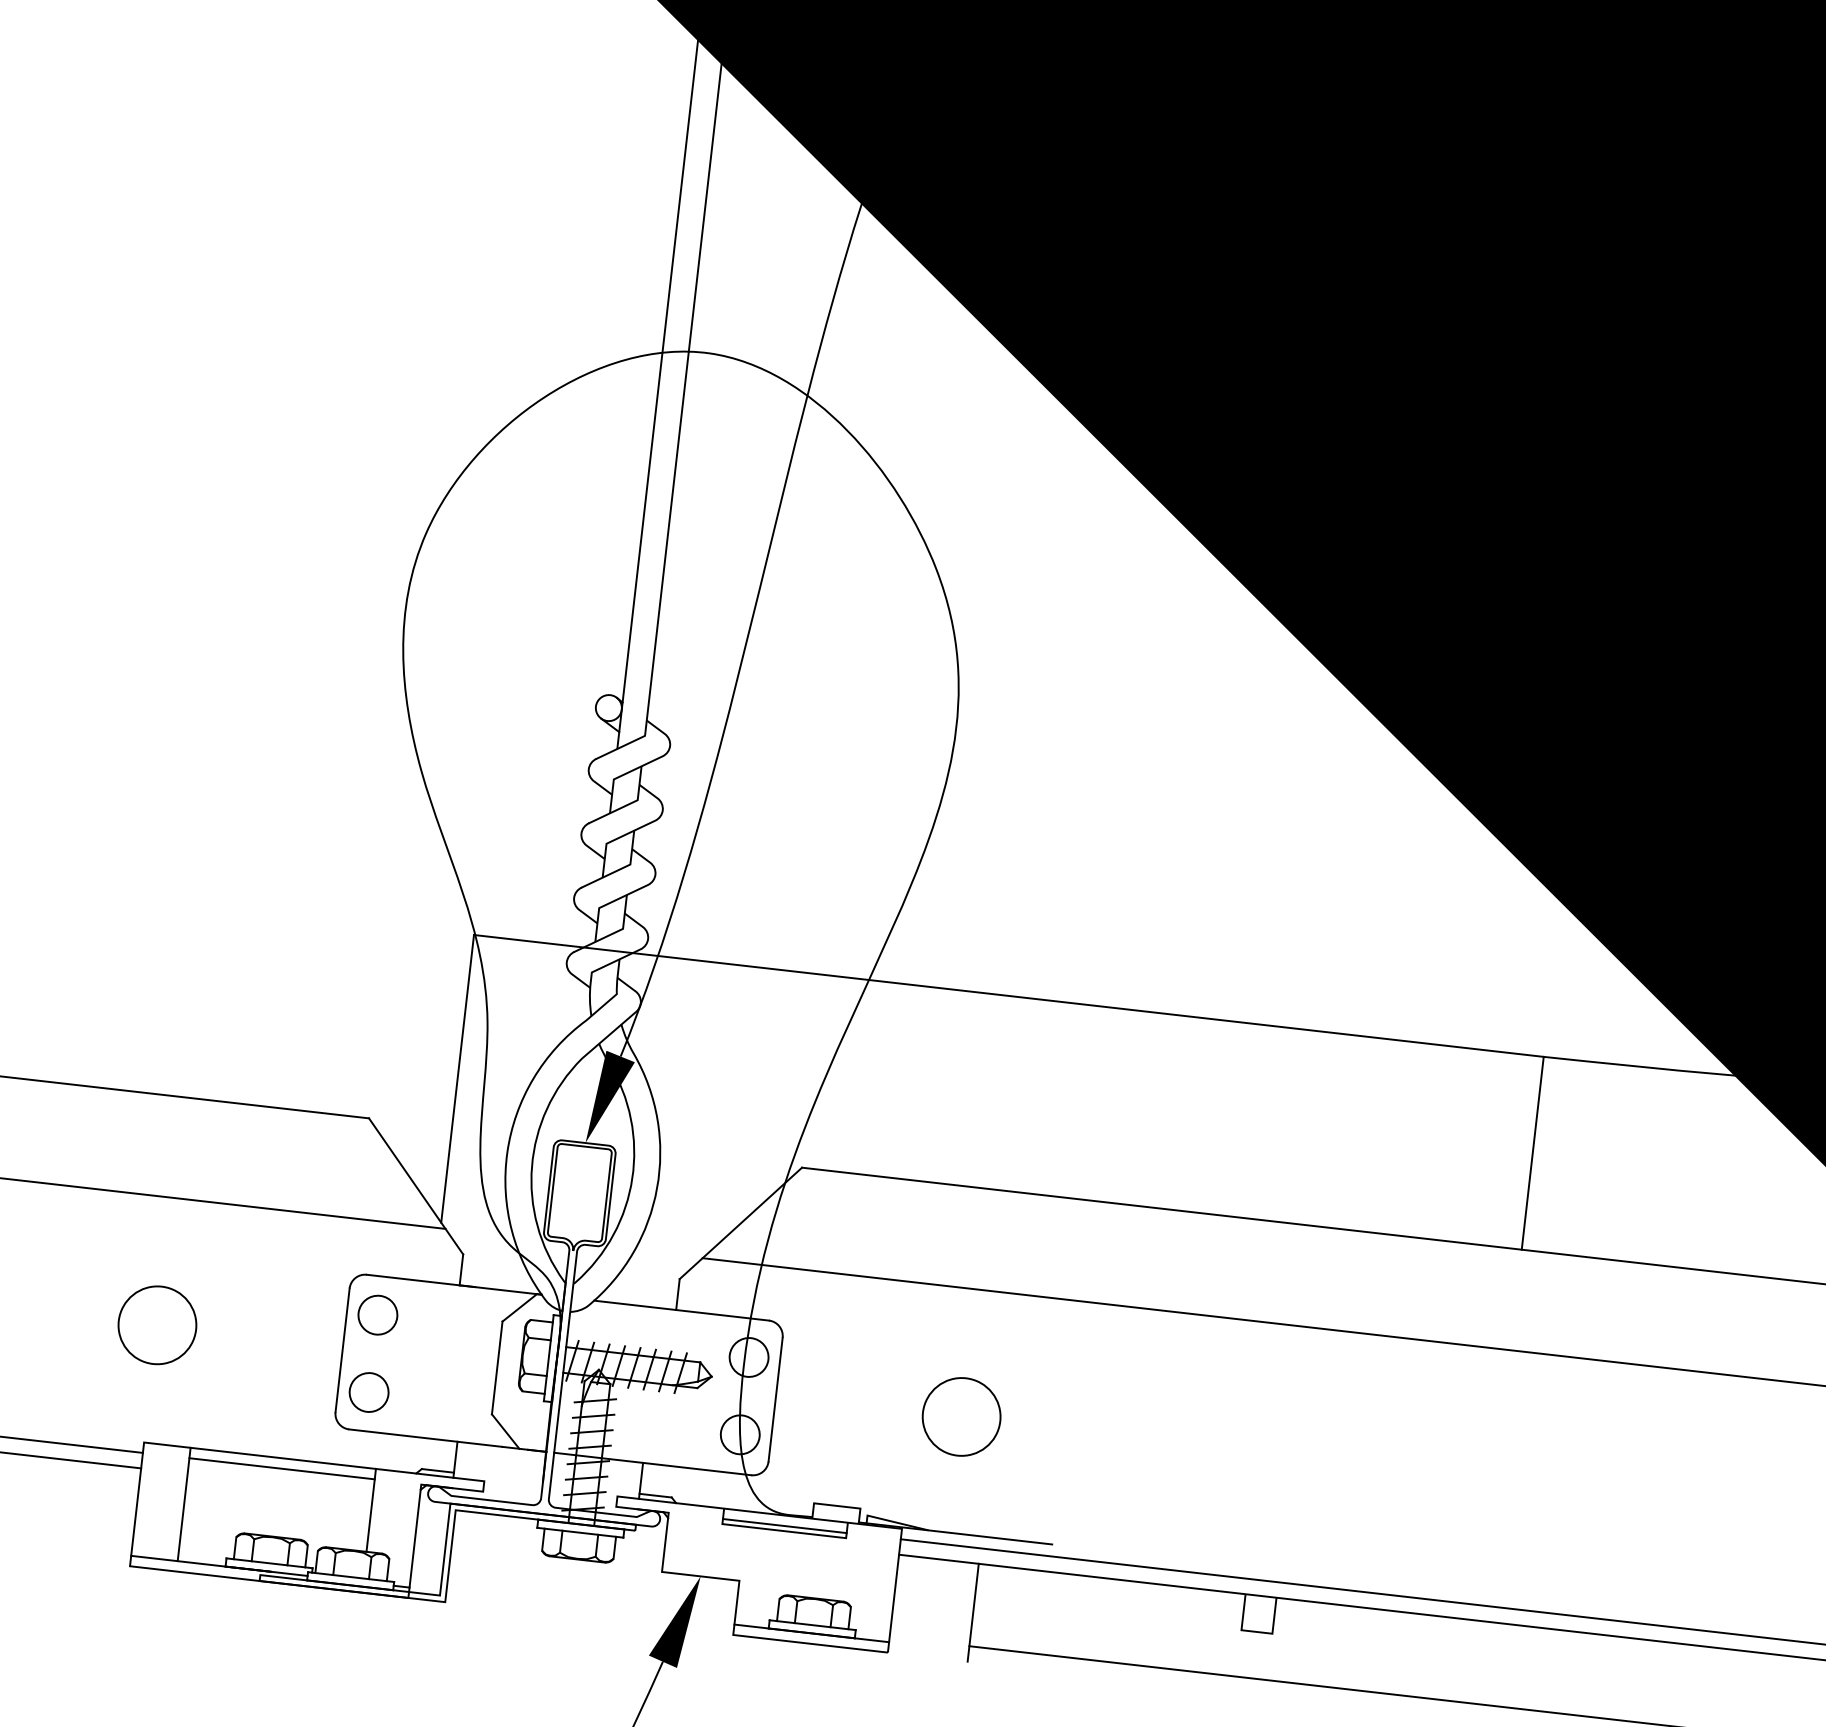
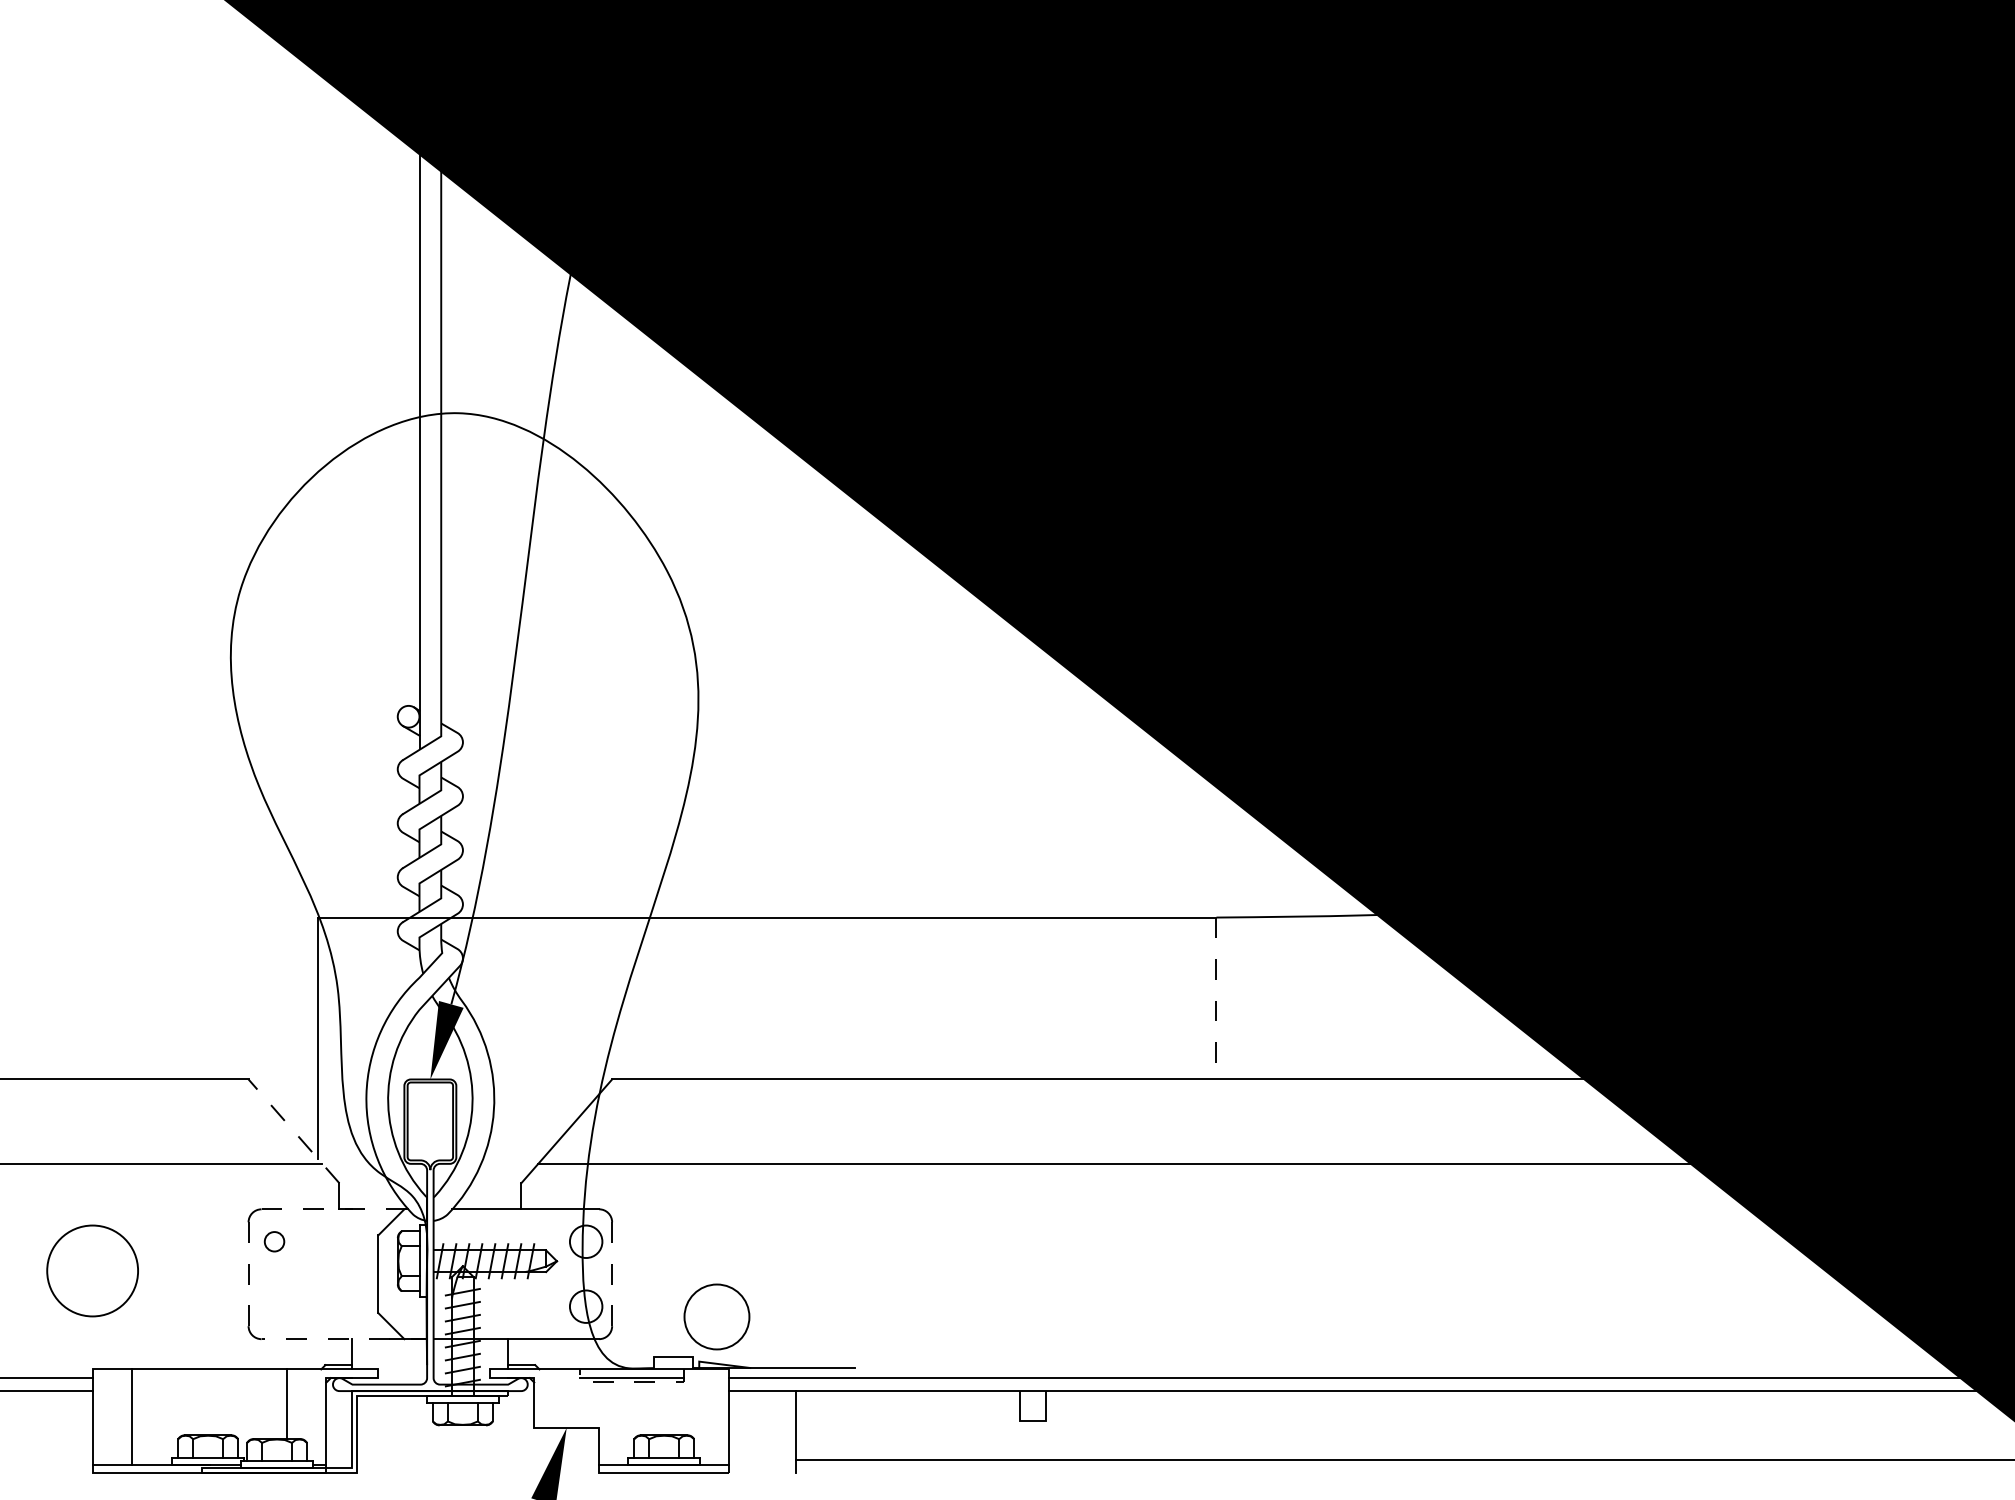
line: (1532, 1153) -> (1216, 998), solid -> dashed
line: (415, 1186) -> (293, 1131), solid -> dashed
line: (454, 1285) -> (335, 1209), solid -> dashed
circle: (377, 1314) -> (274, 1241), size x0.6
circle: (157, 1324) -> (92, 1270), size x1.4
line: (342, 1350) -> (248, 1274), solid -> dashed
circle: (369, 1392) -> (274, 1306), removed
line: (775, 1400) -> (612, 1274), solid -> dashed
circle: (961, 1416) -> (716, 1316), moved
line: (425, 1438) -> (325, 1339), solid -> dashed
line: (281, 1469) -> (209, 1378), removed
line: (783, 1531) -> (631, 1382), solid -> dashed

